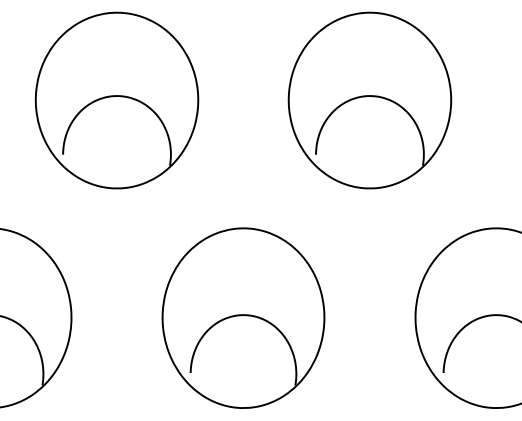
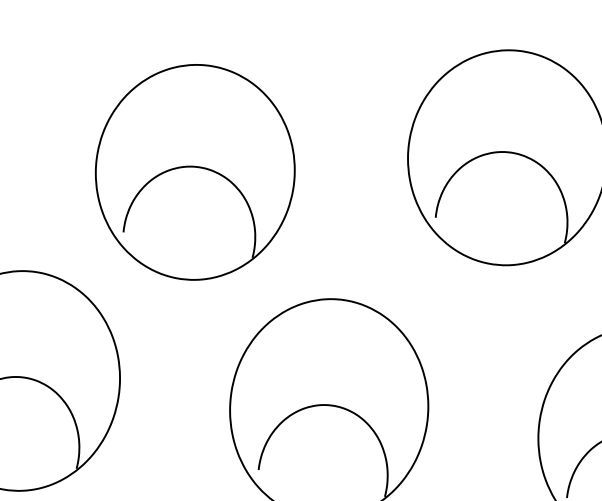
part: (116, 100) -> (194, 172), moved

